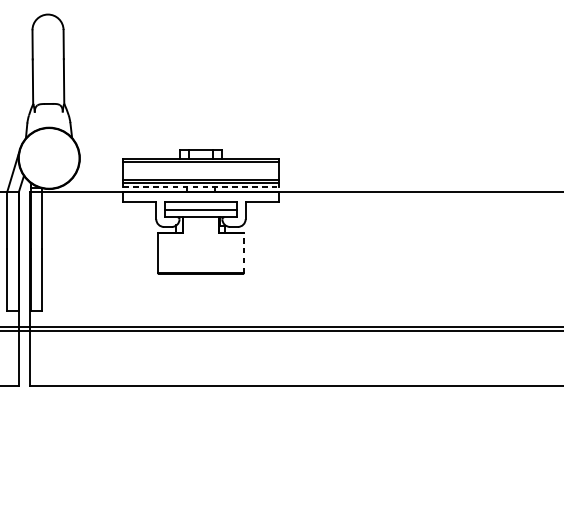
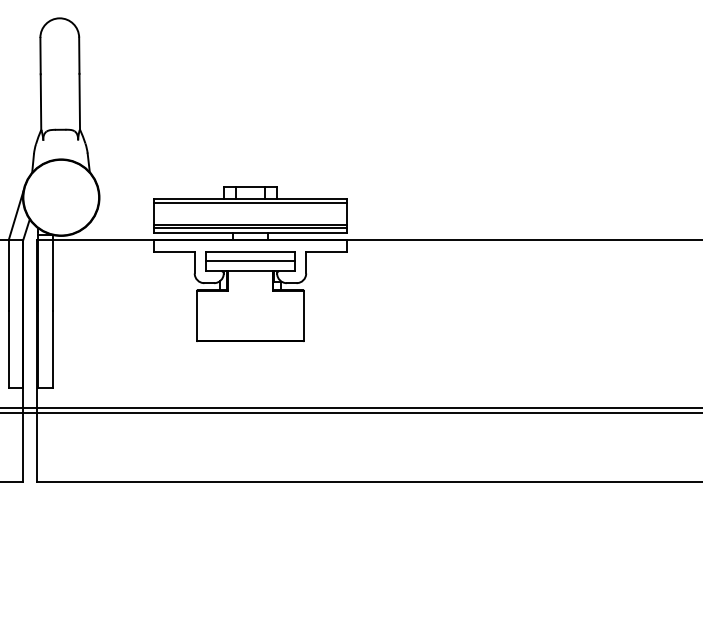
line: (200, 186) -> (250, 232), dashed -> solid
line: (243, 252) -> (303, 315), dashed -> solid

